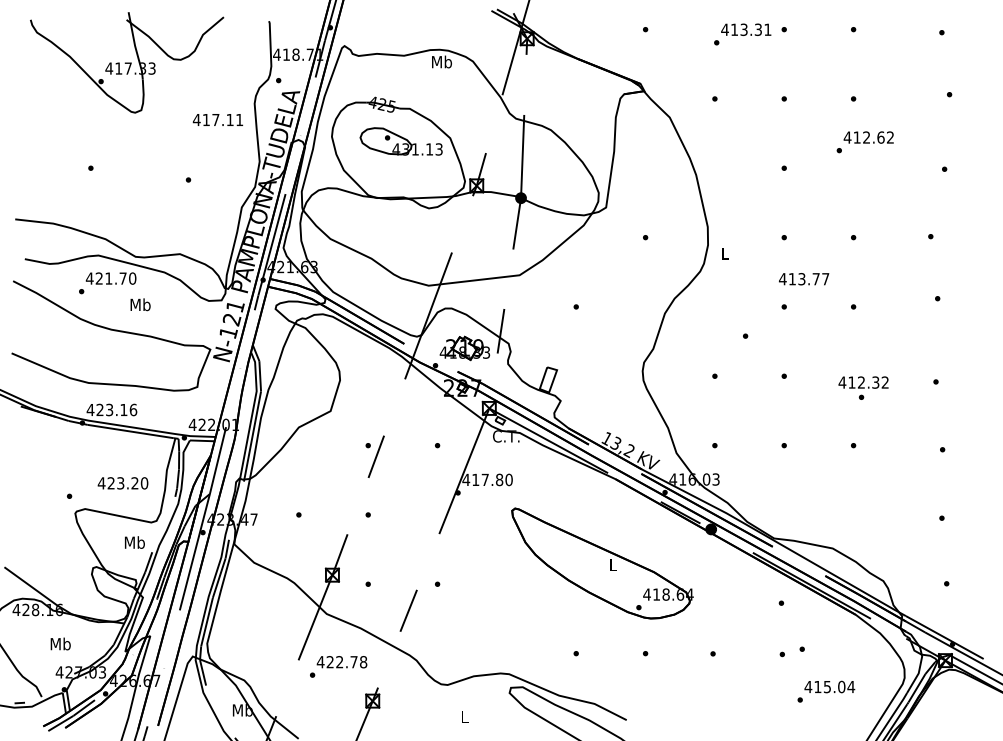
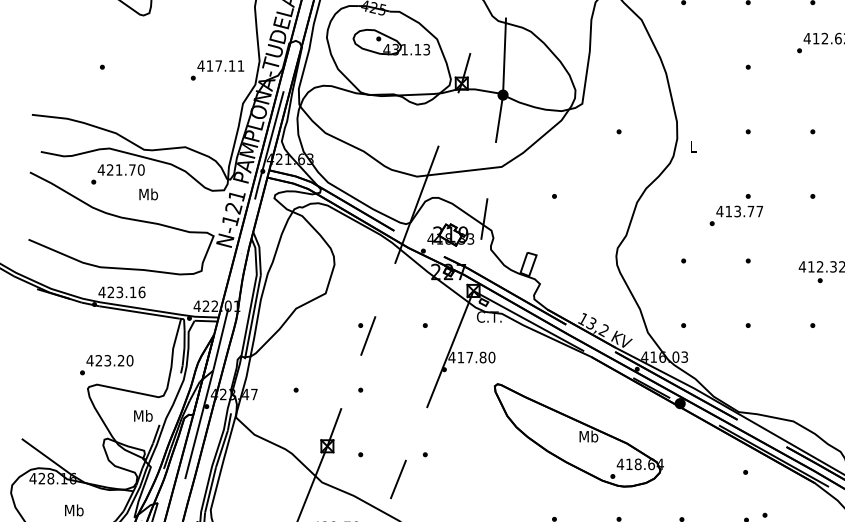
text: (217, 119) -> (220, 65), moved
text: (804, 279) -> (740, 211), moved
text: (122, 483) -> (109, 360), moved
text: (613, 564) -> (589, 436), L -> Mb

